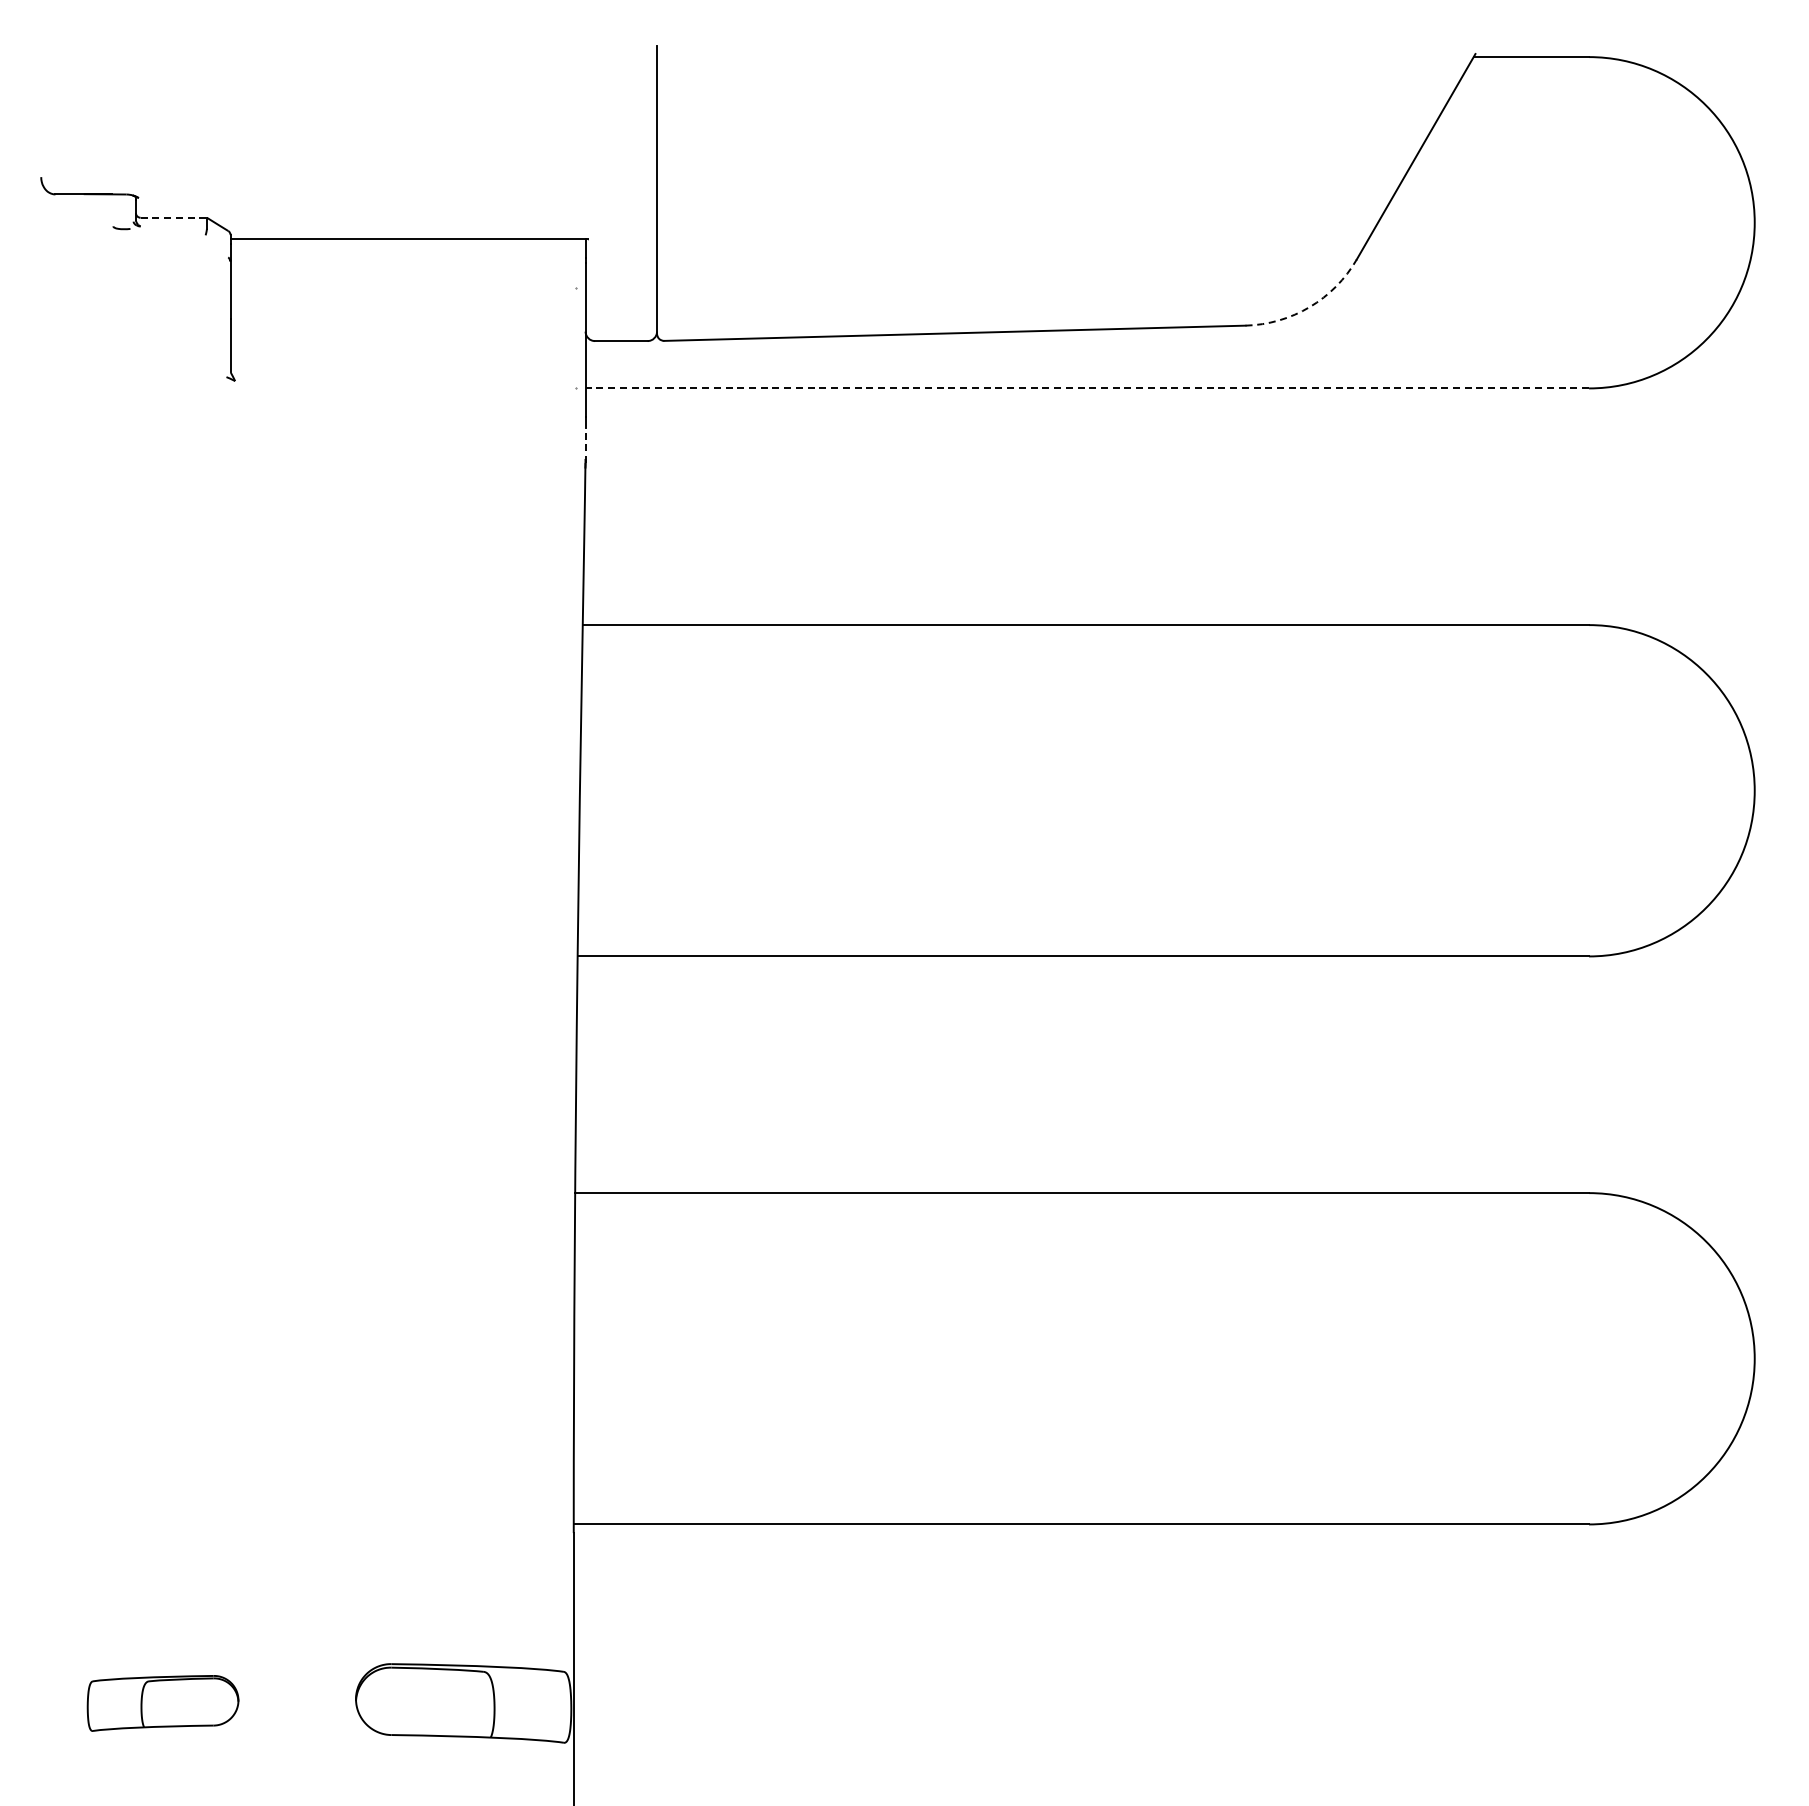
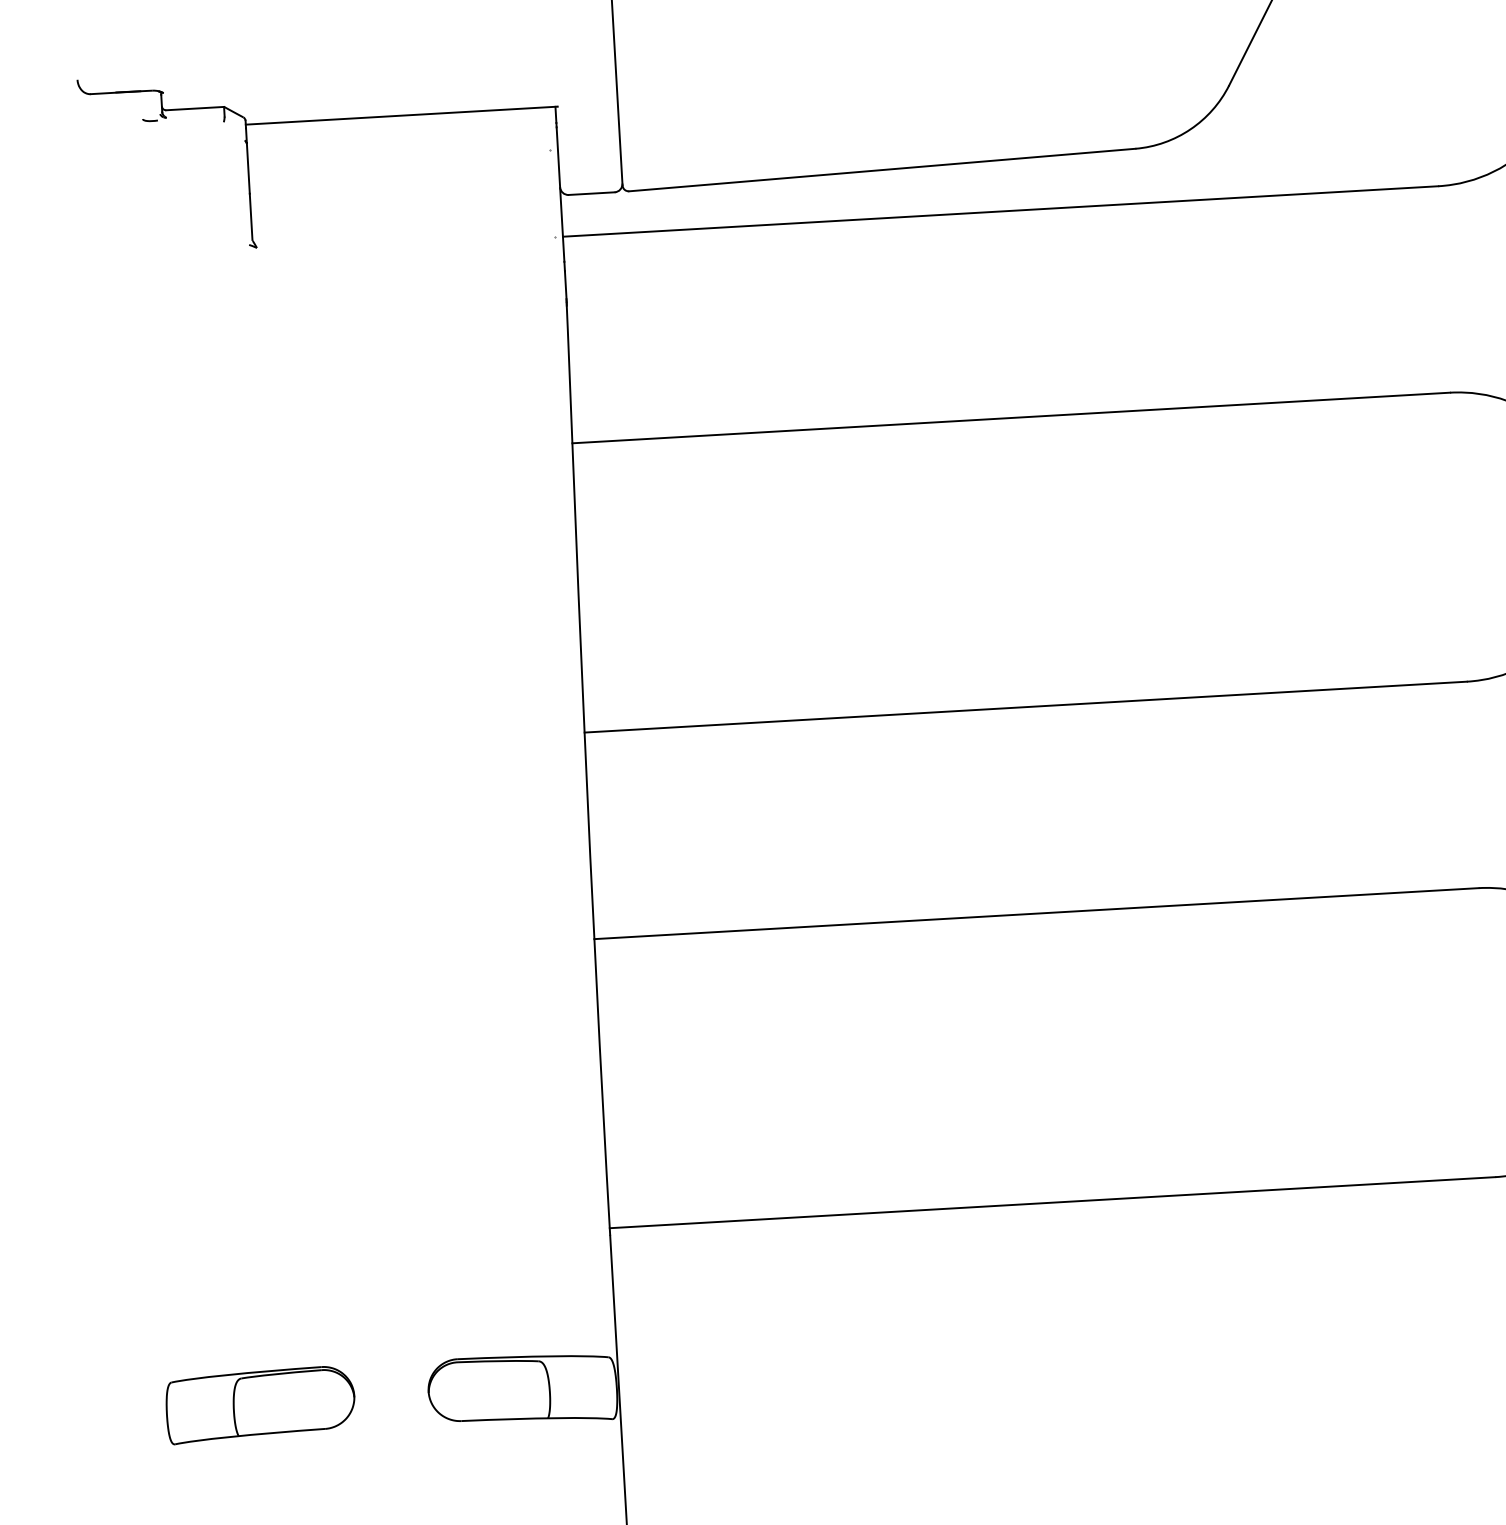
line: (174, 217) -> (195, 108), dashed -> solid
arc: (1309, 307) -> (1190, 129), dashed -> solid
line: (1087, 388) -> (1000, 211), dashed -> solid
line: (585, 445) -> (565, 286), dashed -> solid
part: (162, 1703) -> (260, 1405), size x1.43

